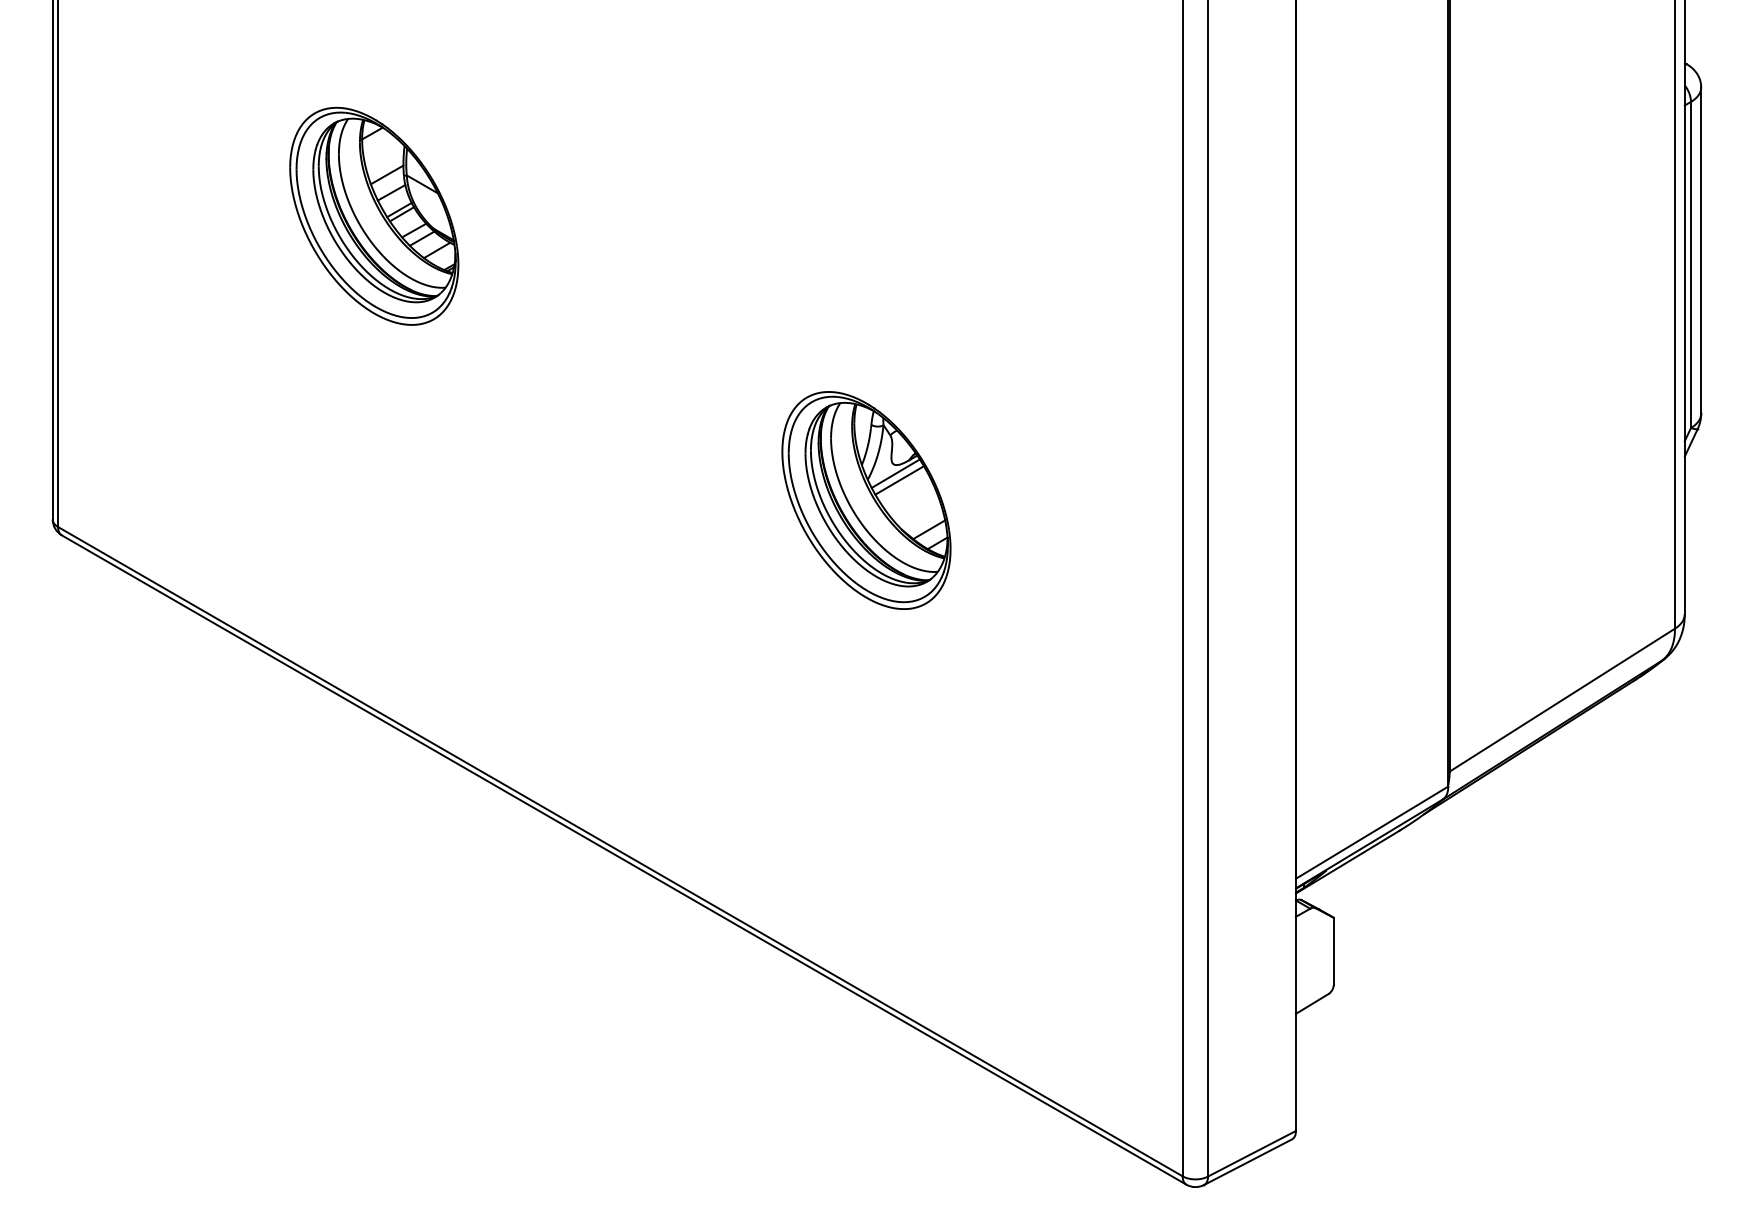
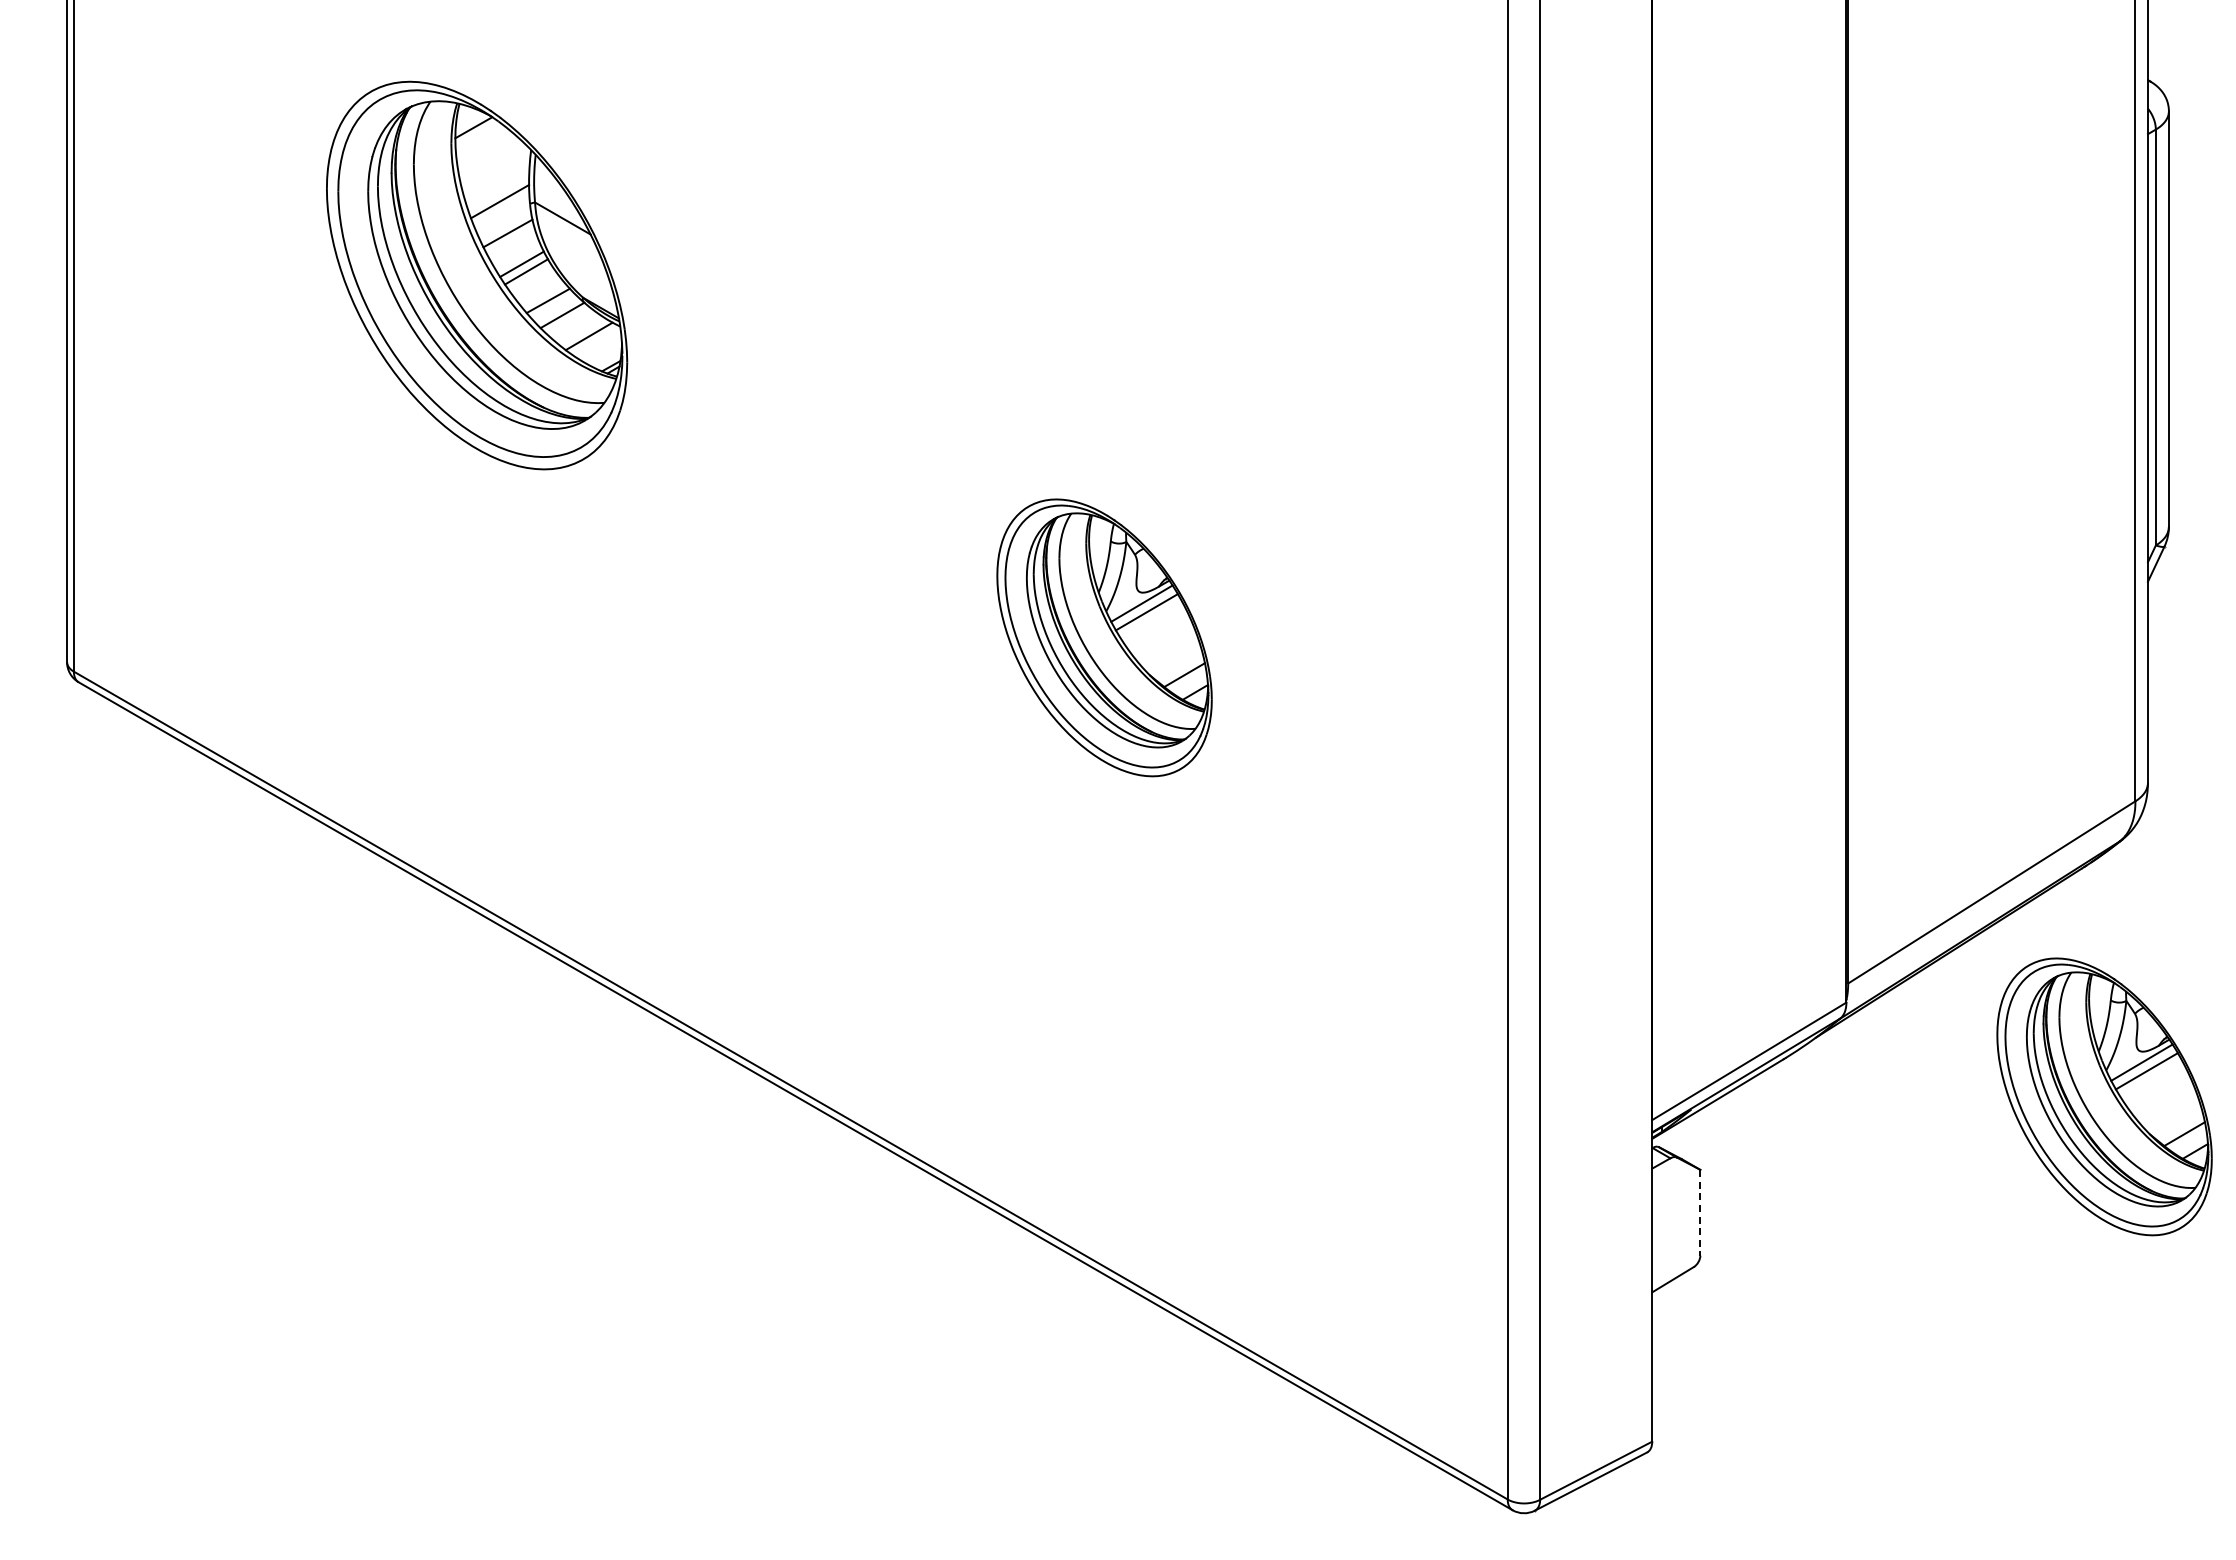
part: (373, 216) -> (476, 275), size x1.4
part: (1650, 860) -> (2104, 1096), added
line: (1333, 951) -> (1700, 1212), solid -> dashed

